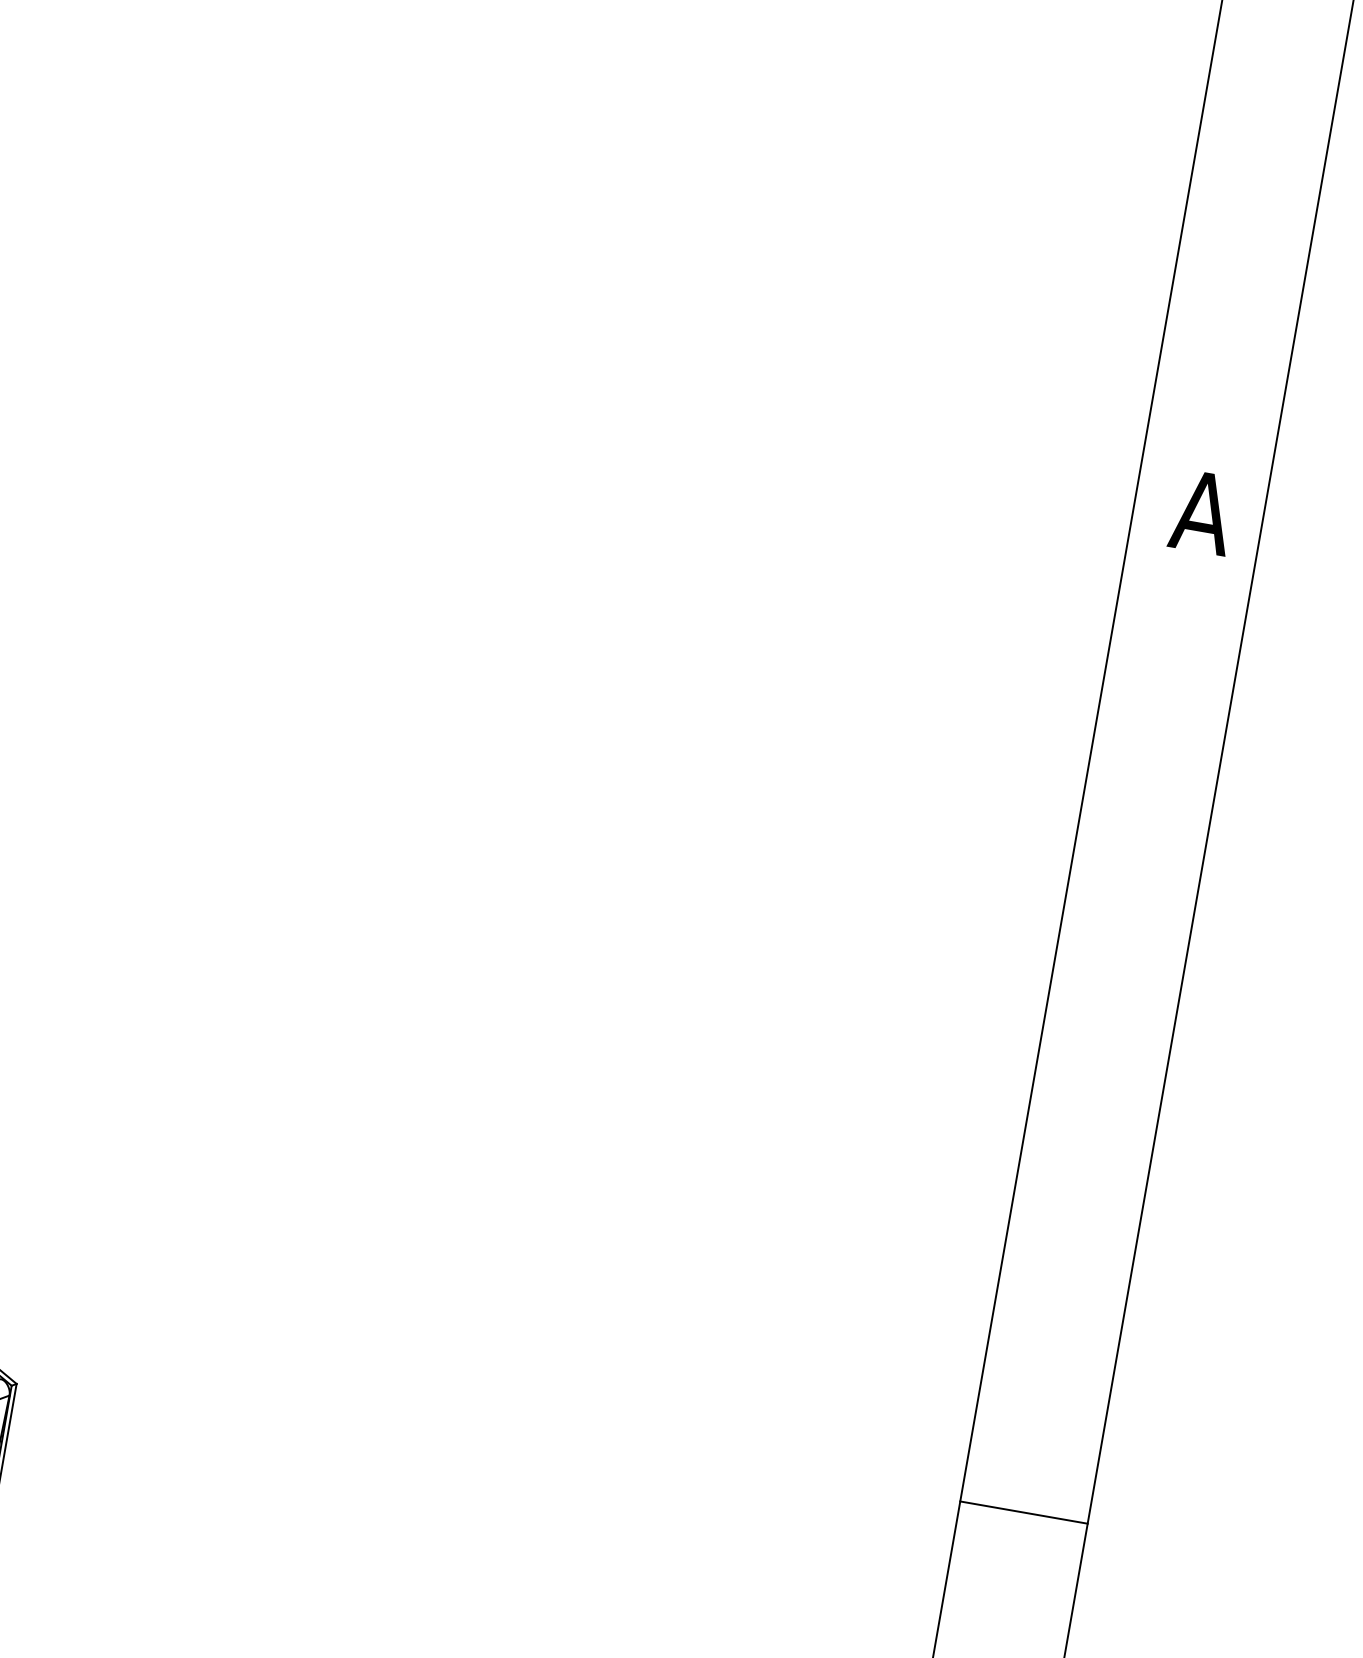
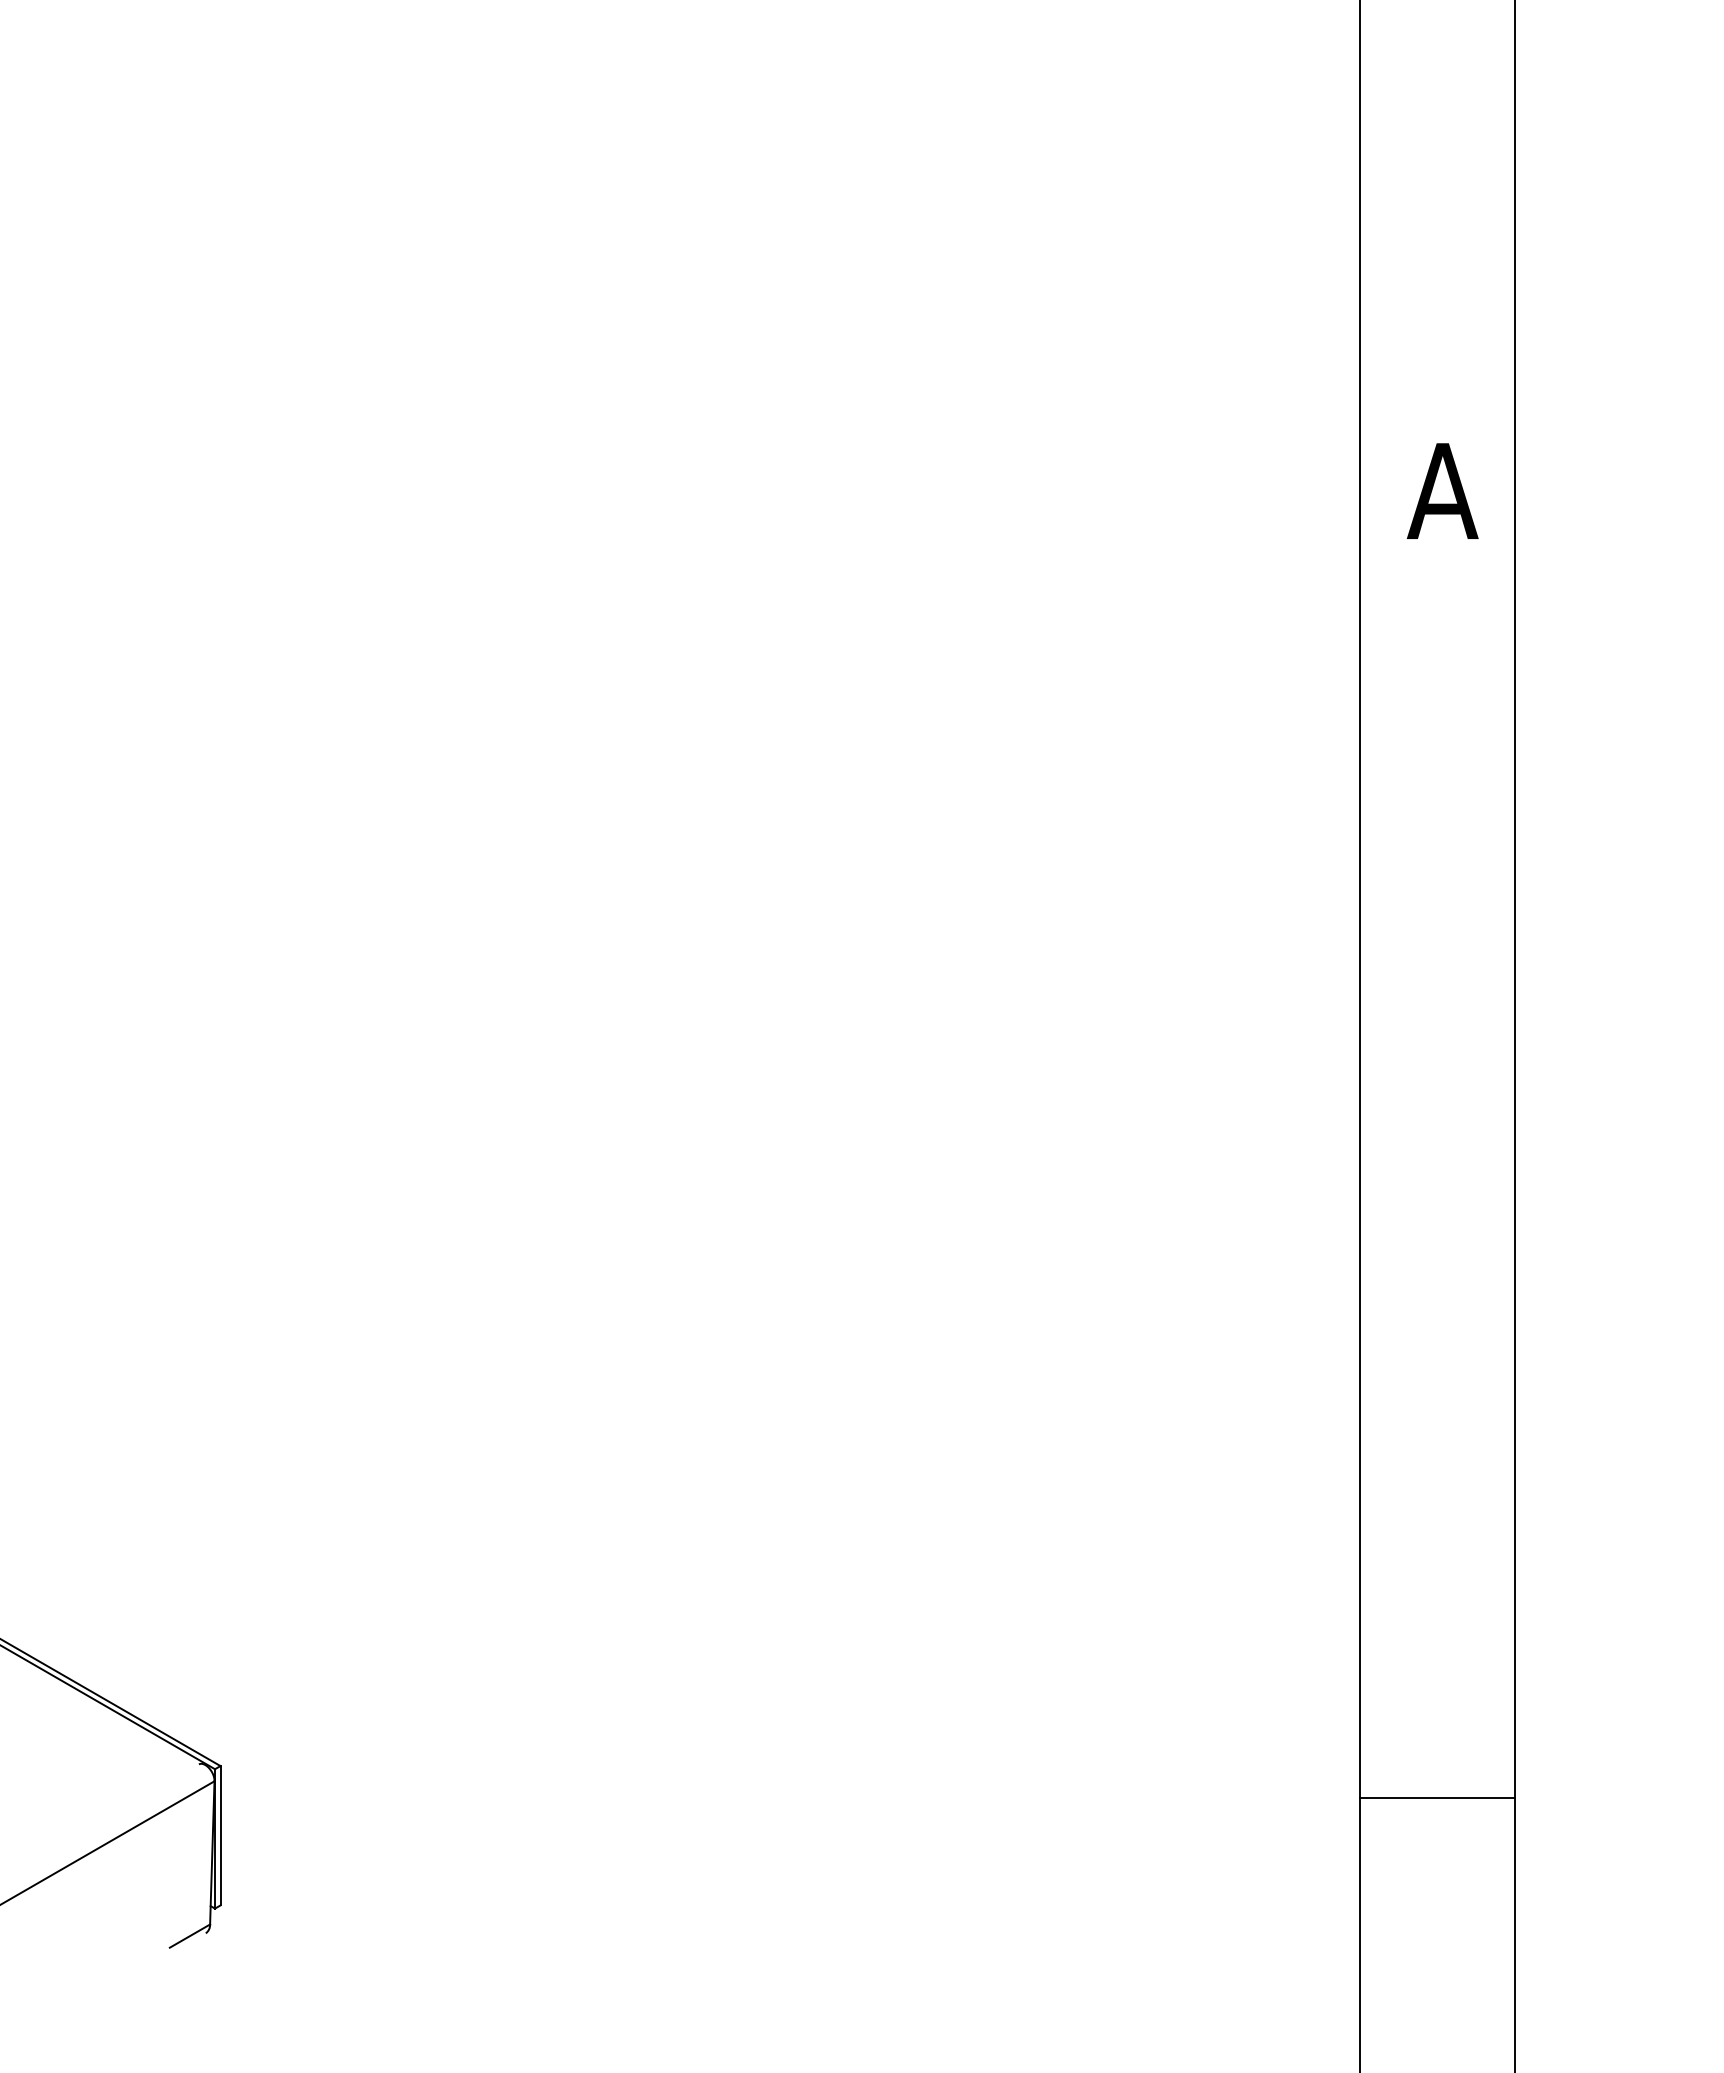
line: (1023, 1512) -> (1437, 1798), moved

